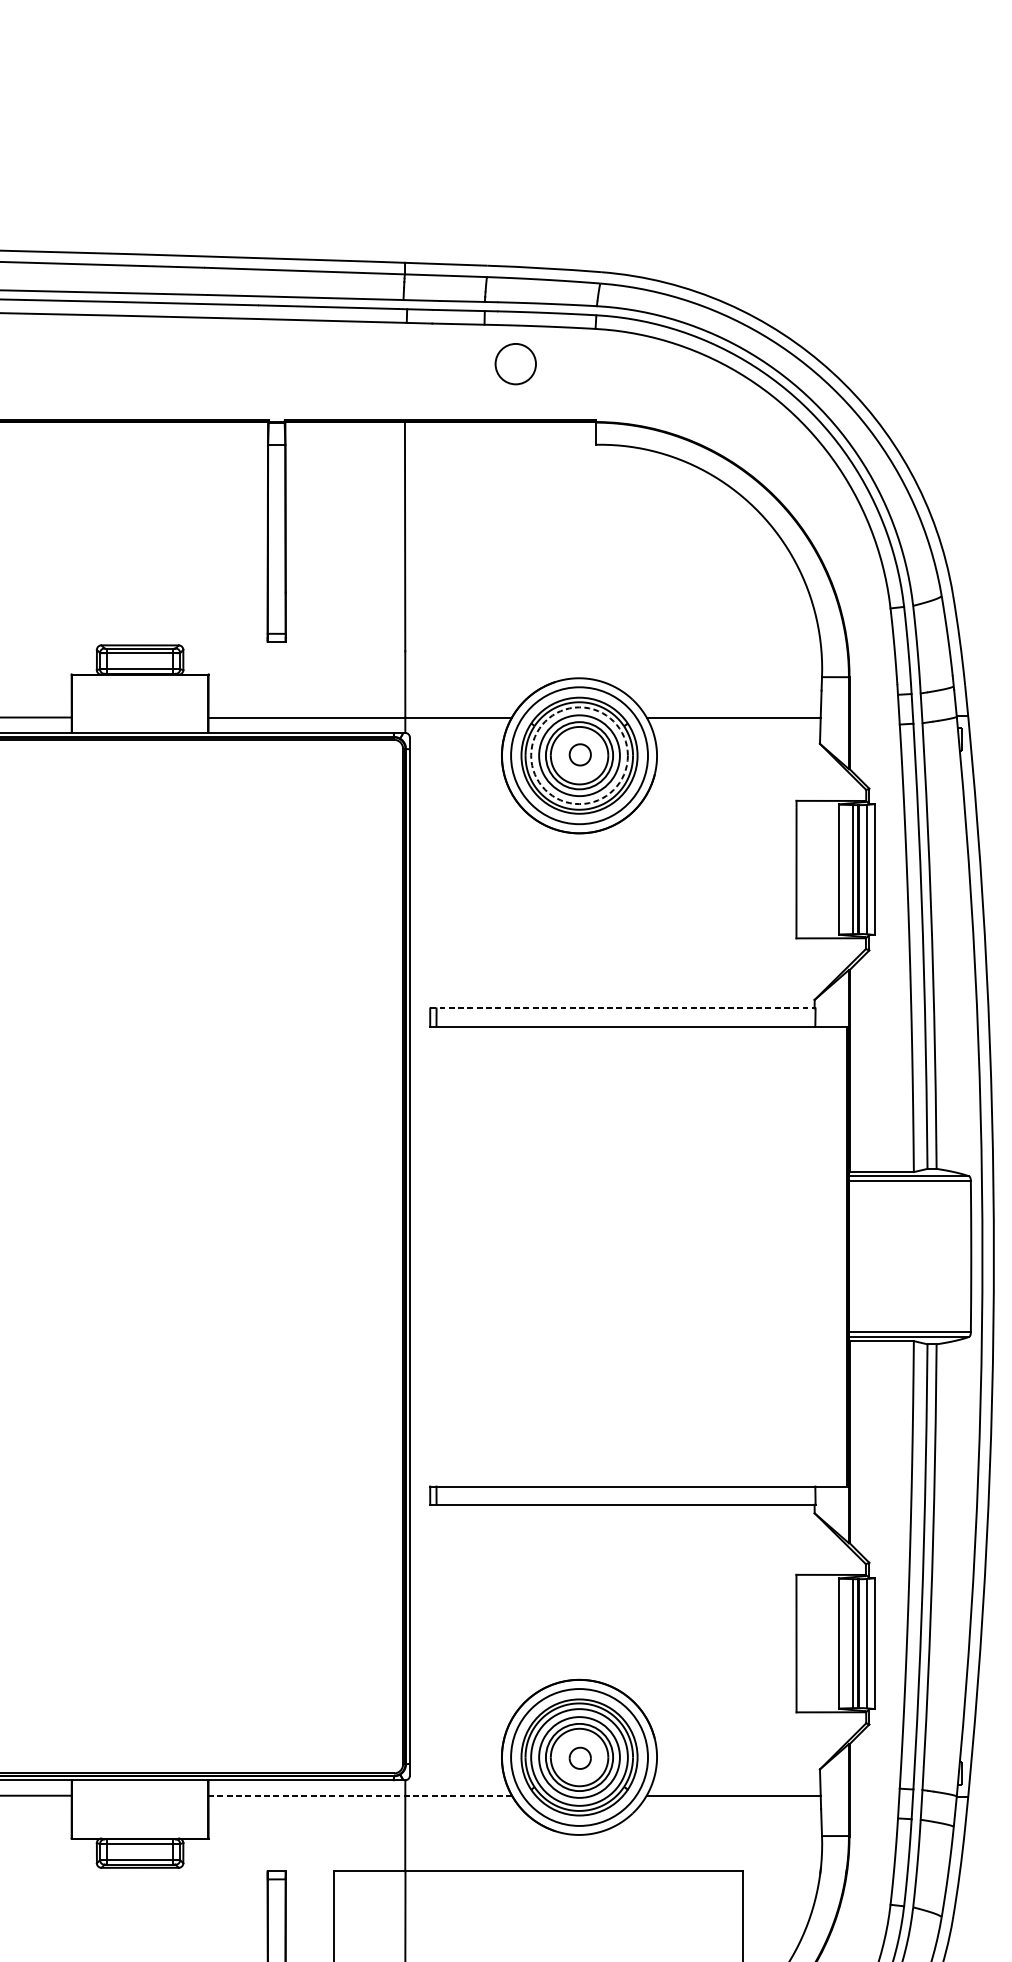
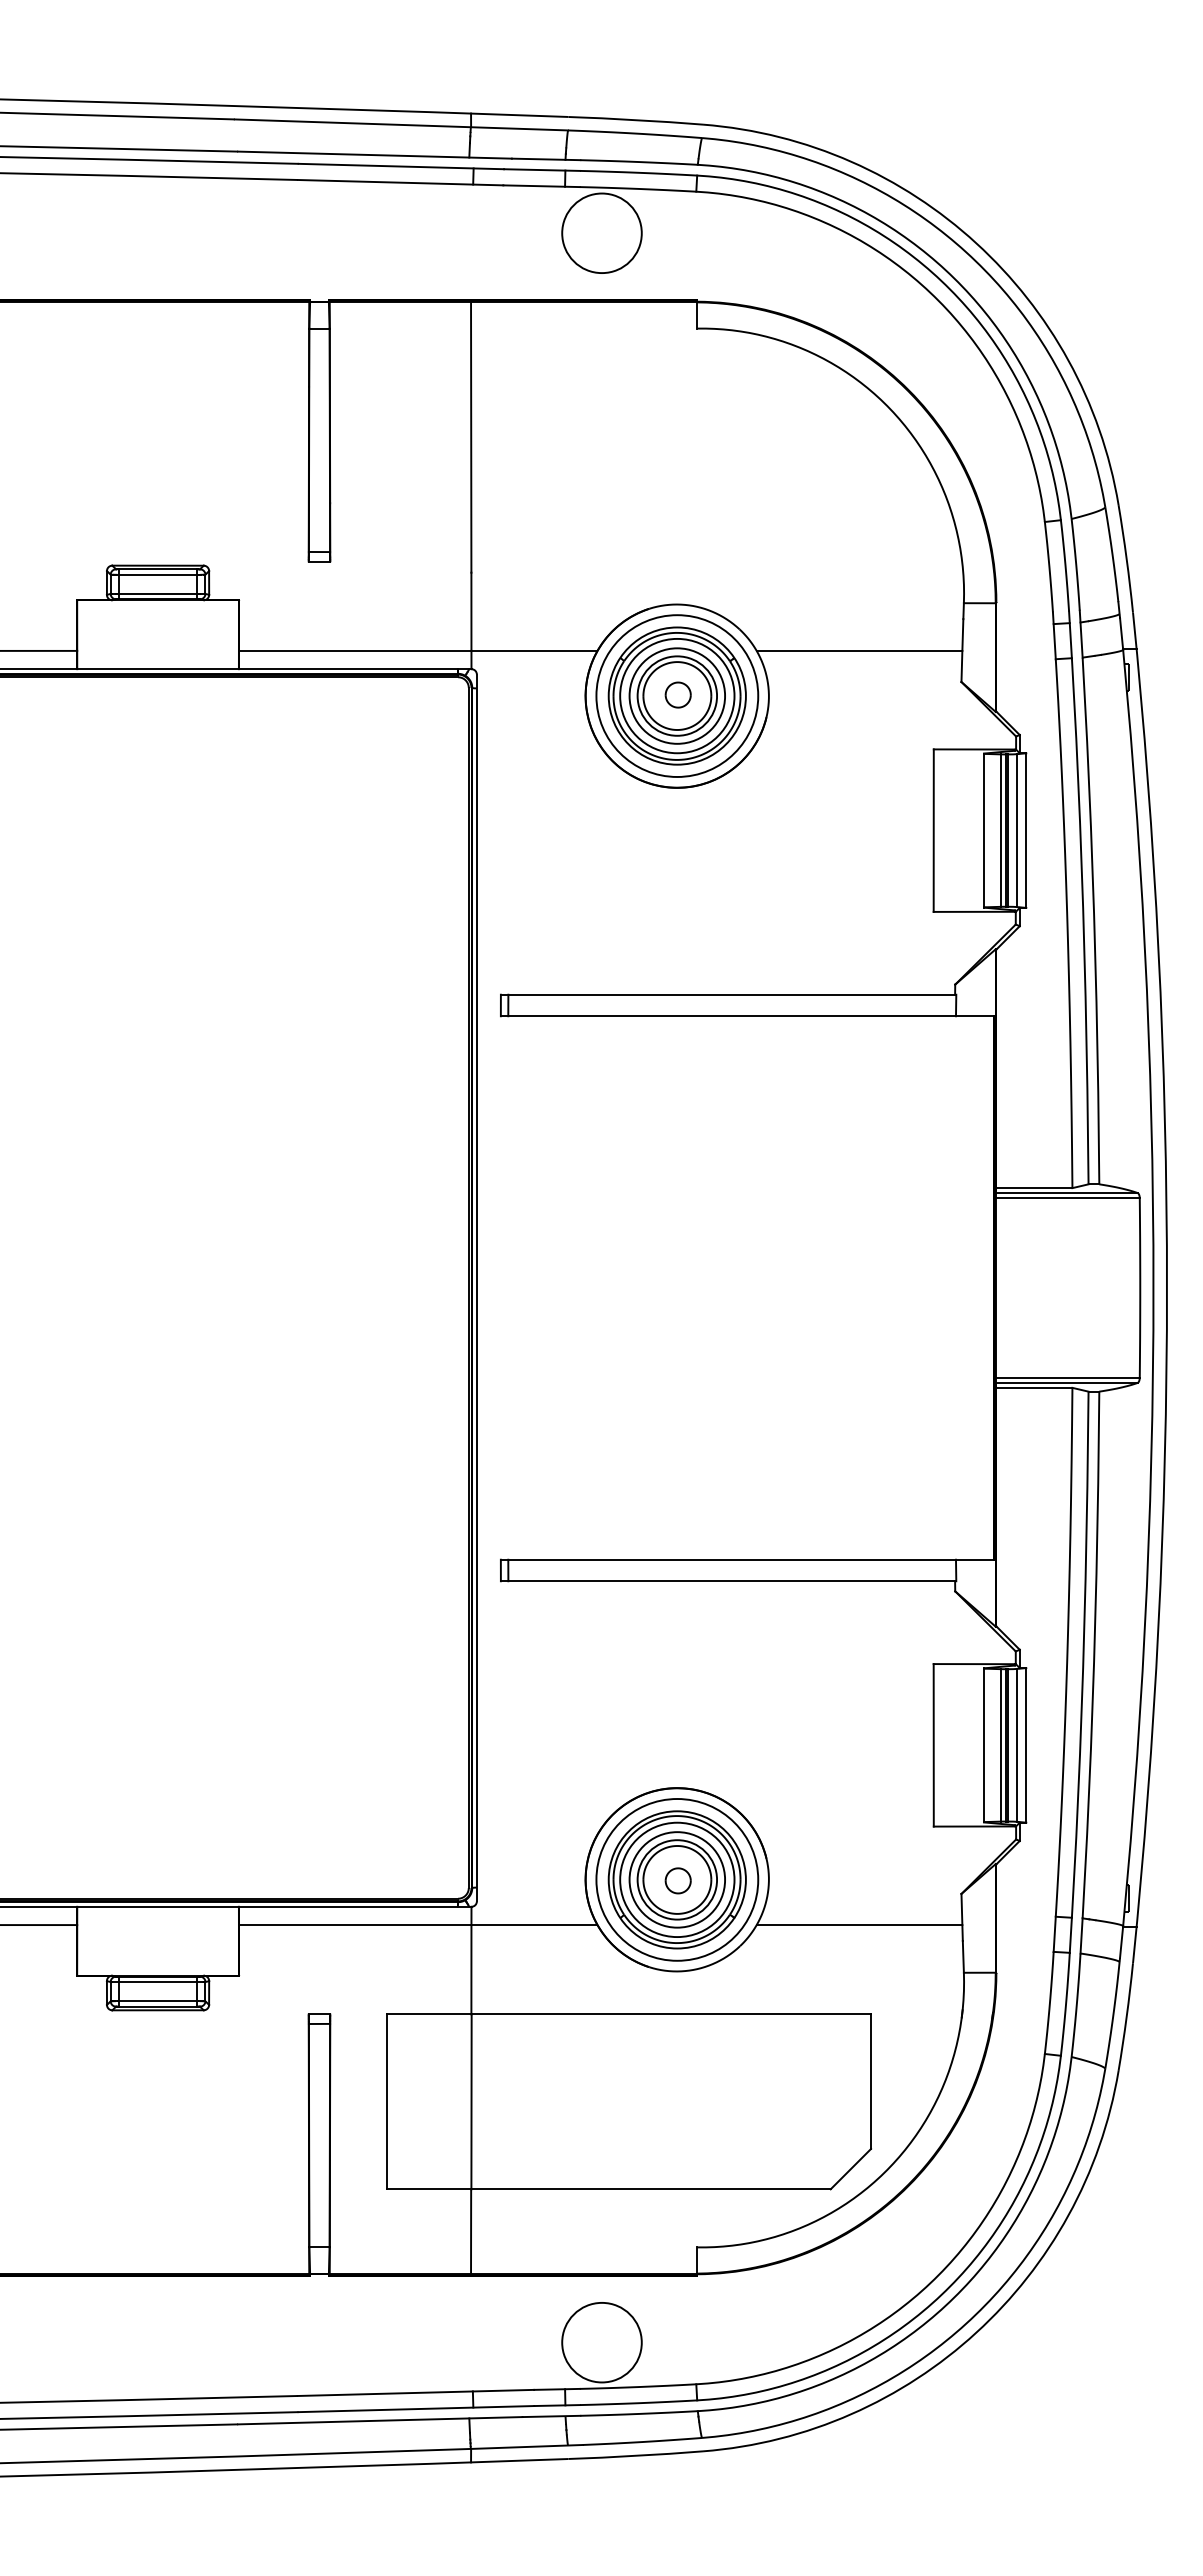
circle: (515, 364) -> (601, 233), size x1.67
circle: (579, 755) -> (677, 695), dashed -> solid
line: (622, 1008) -> (728, 994), dashed -> solid
line: (359, 1796) -> (417, 1925), dashed -> solid

